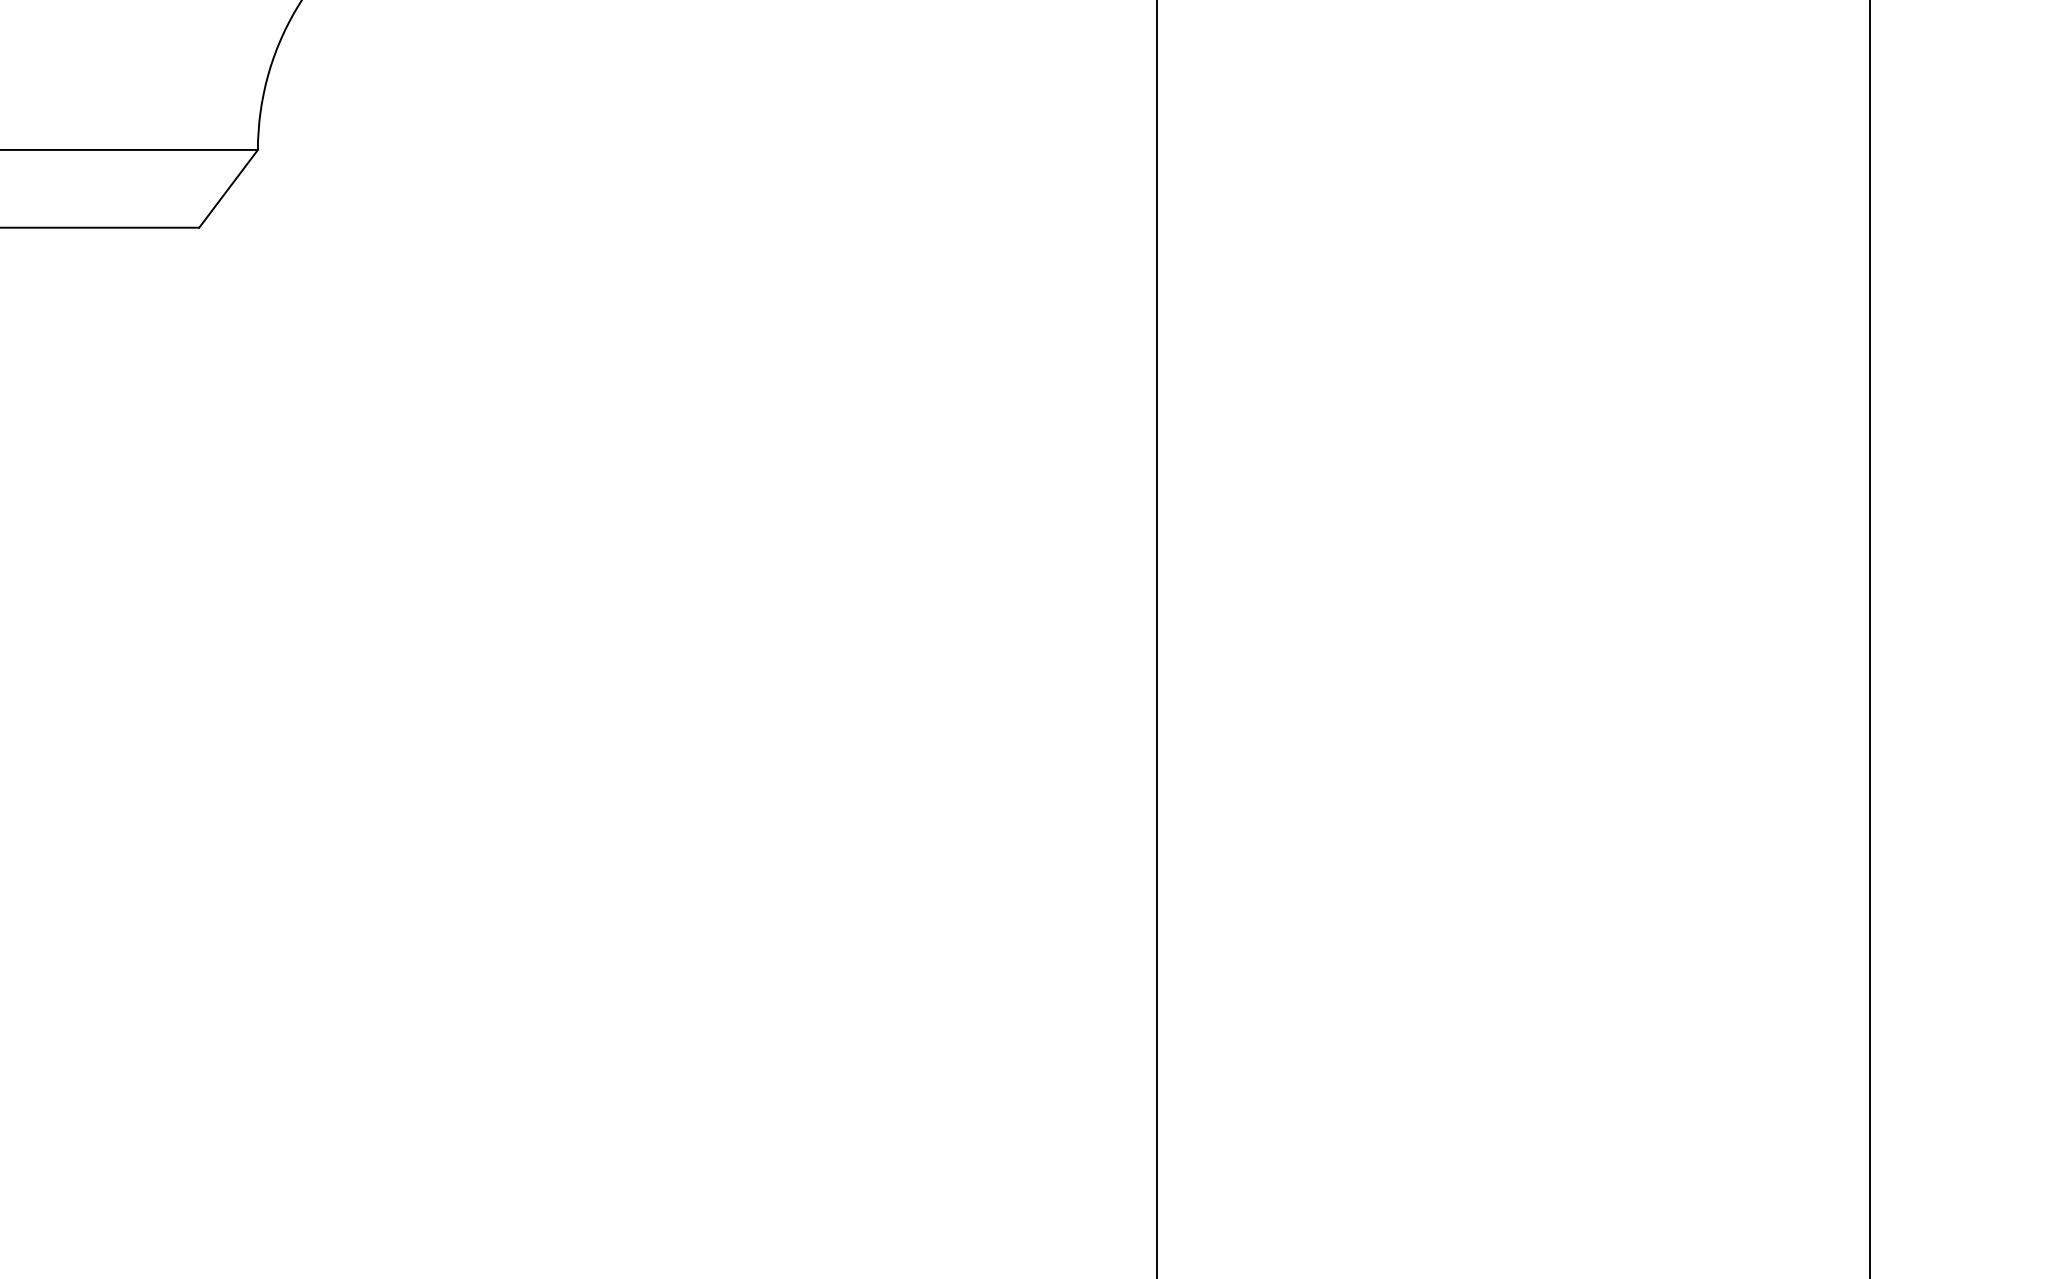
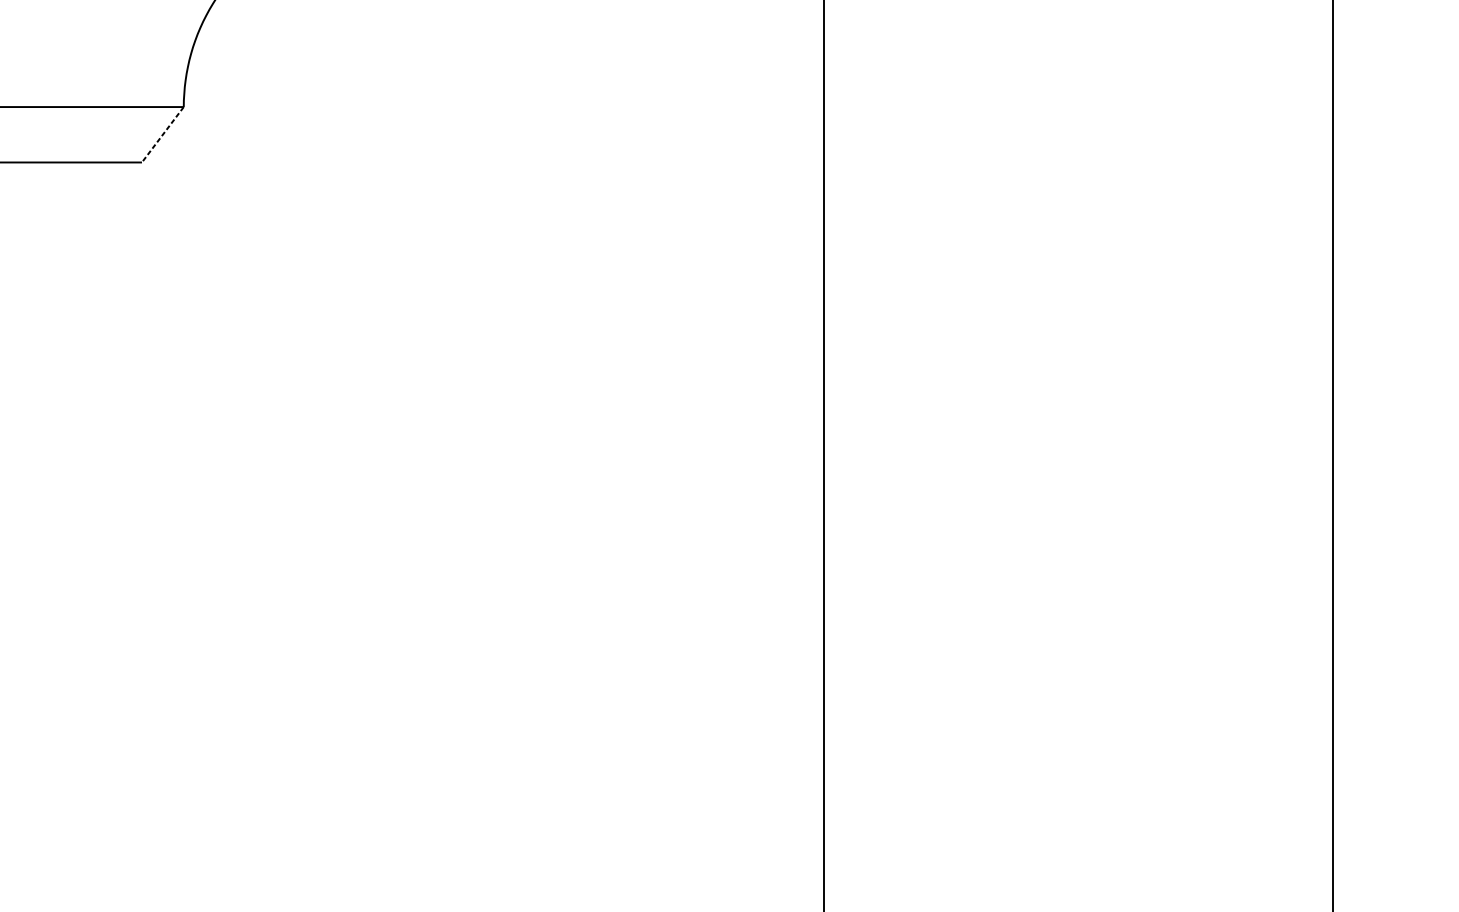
line: (228, 188) -> (162, 134), solid -> dashed

